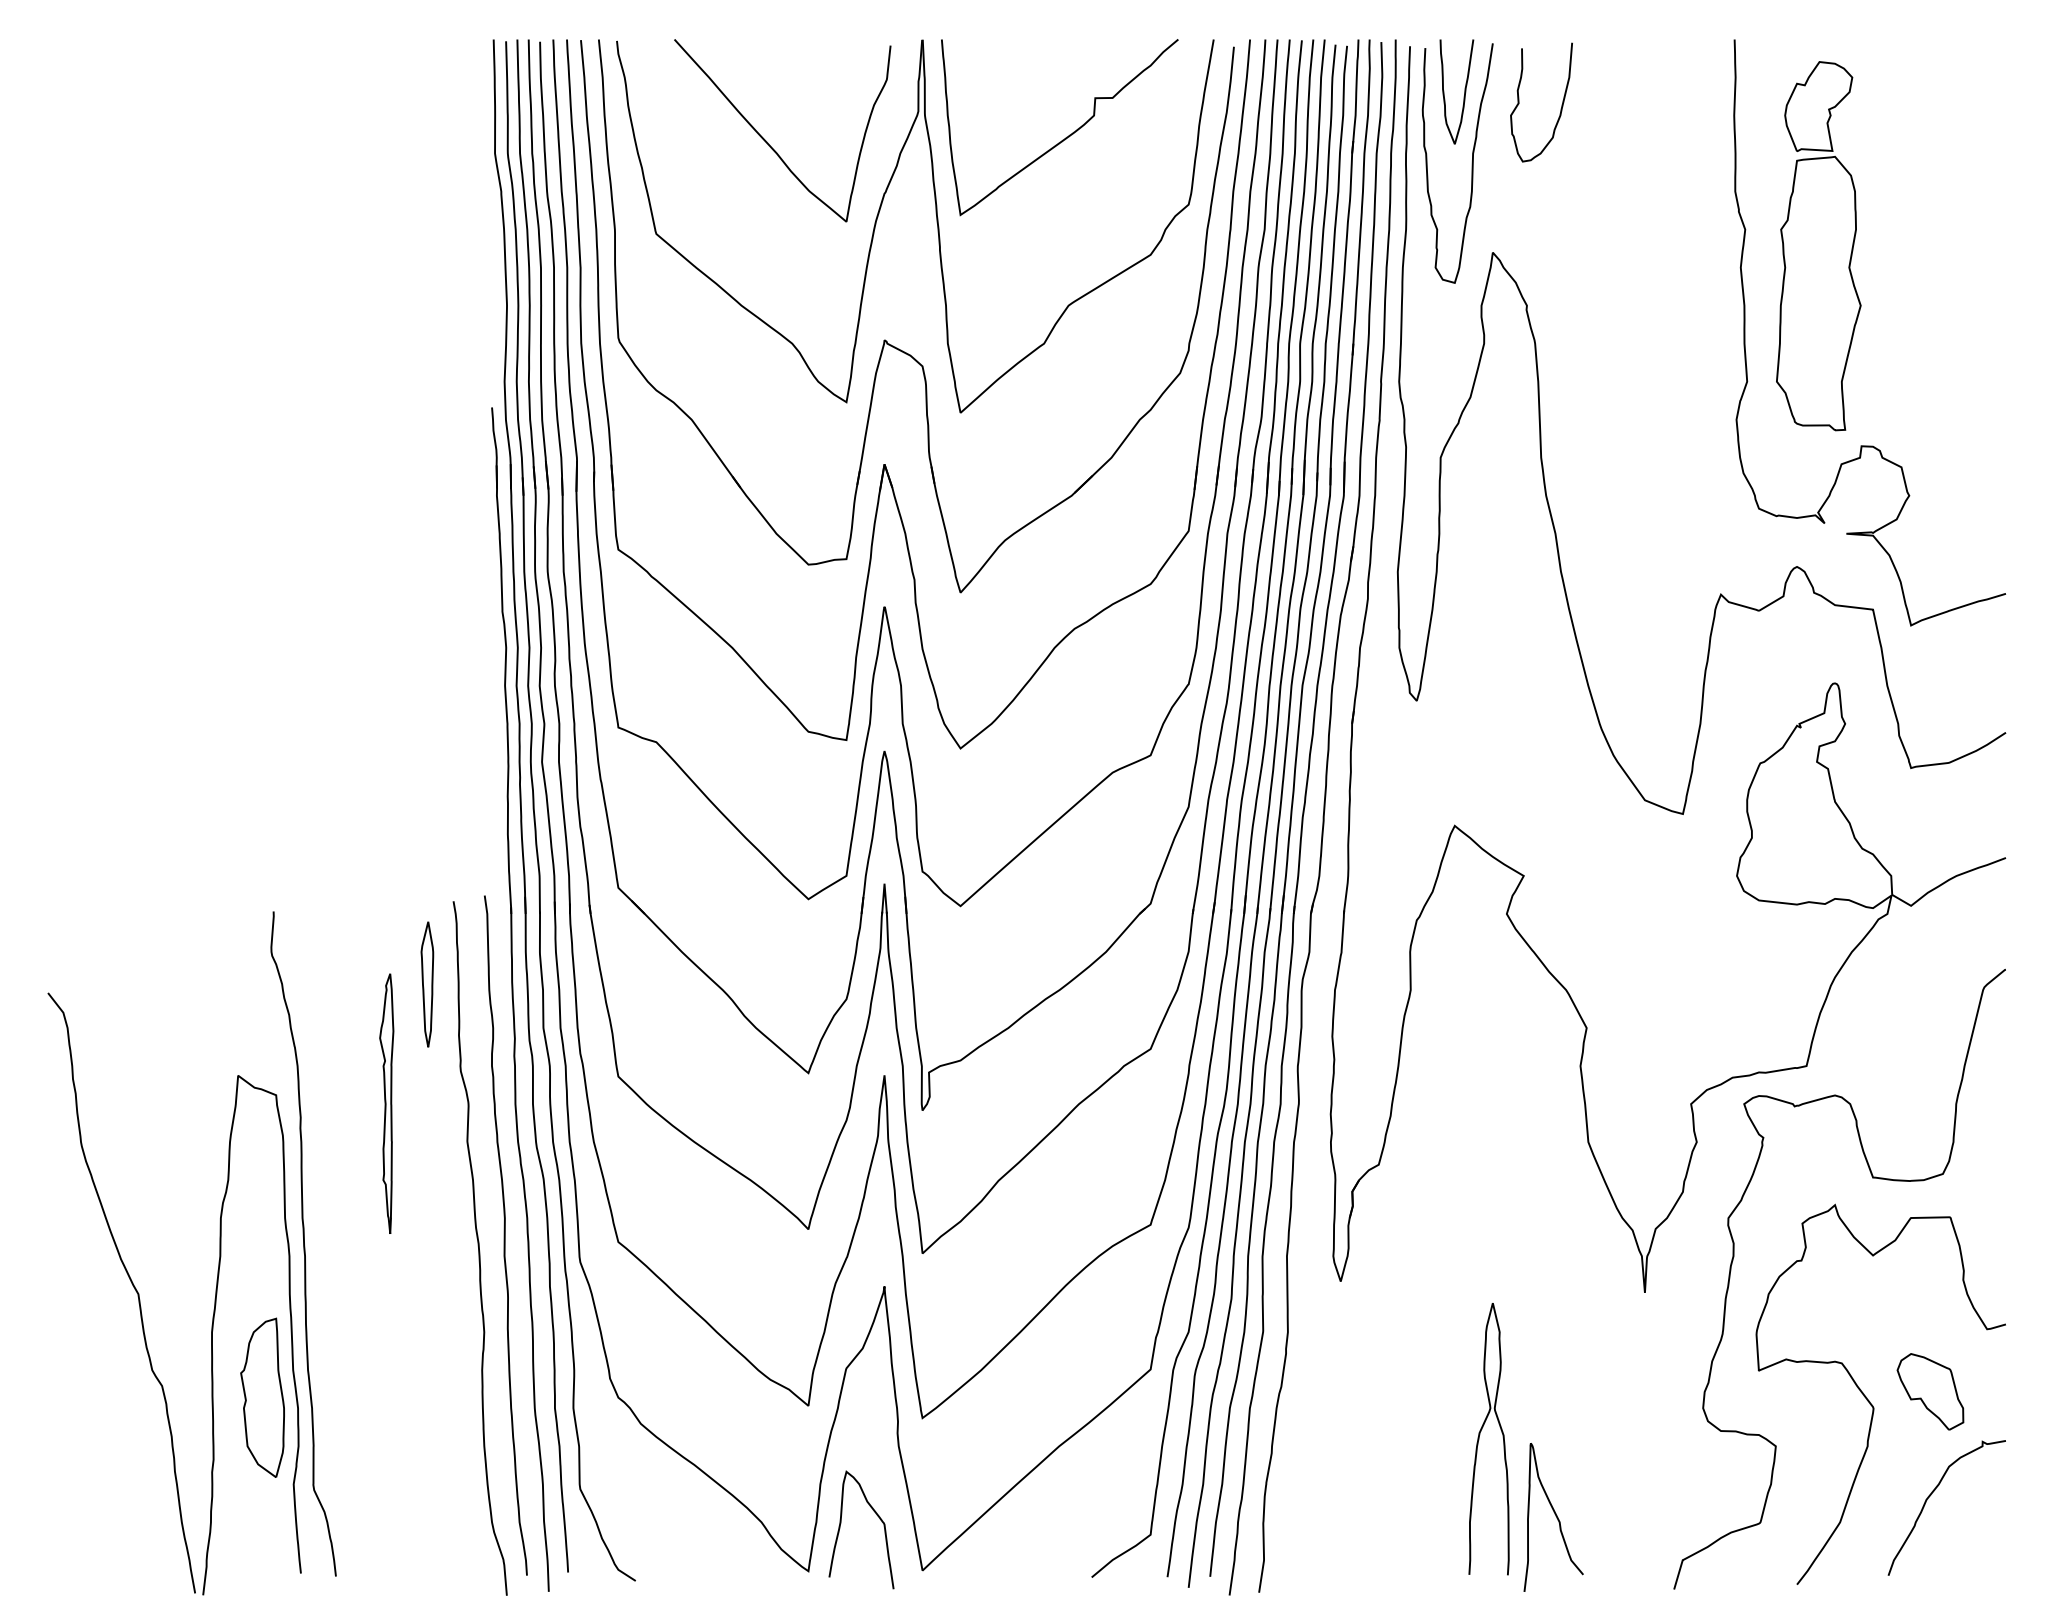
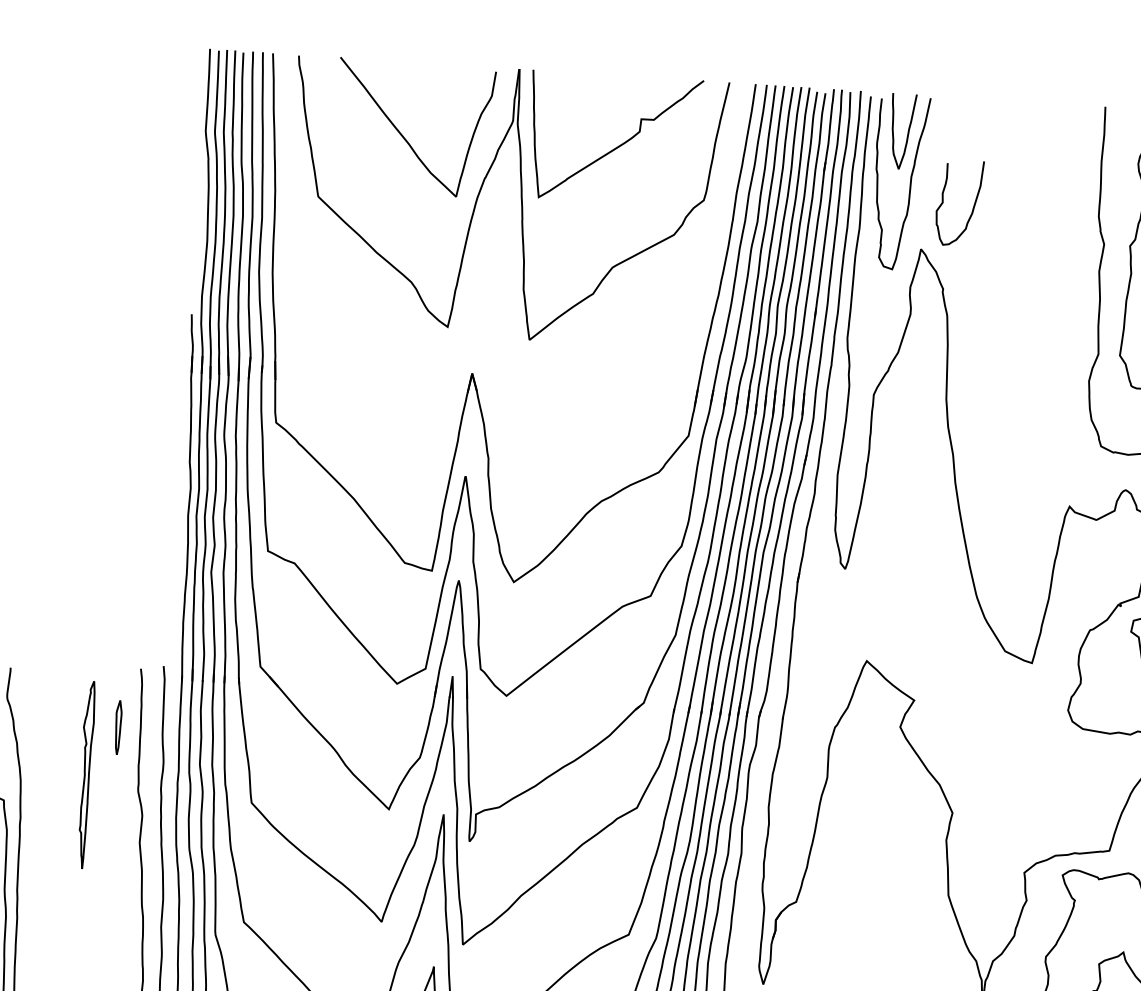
curve: (1560, 108) -> (972, 208), moved
part: (899, 348) -> (488, 290), removed
part: (427, 984) -> (118, 727), size x0.6
part: (386, 1103) -> (85, 774), moved

